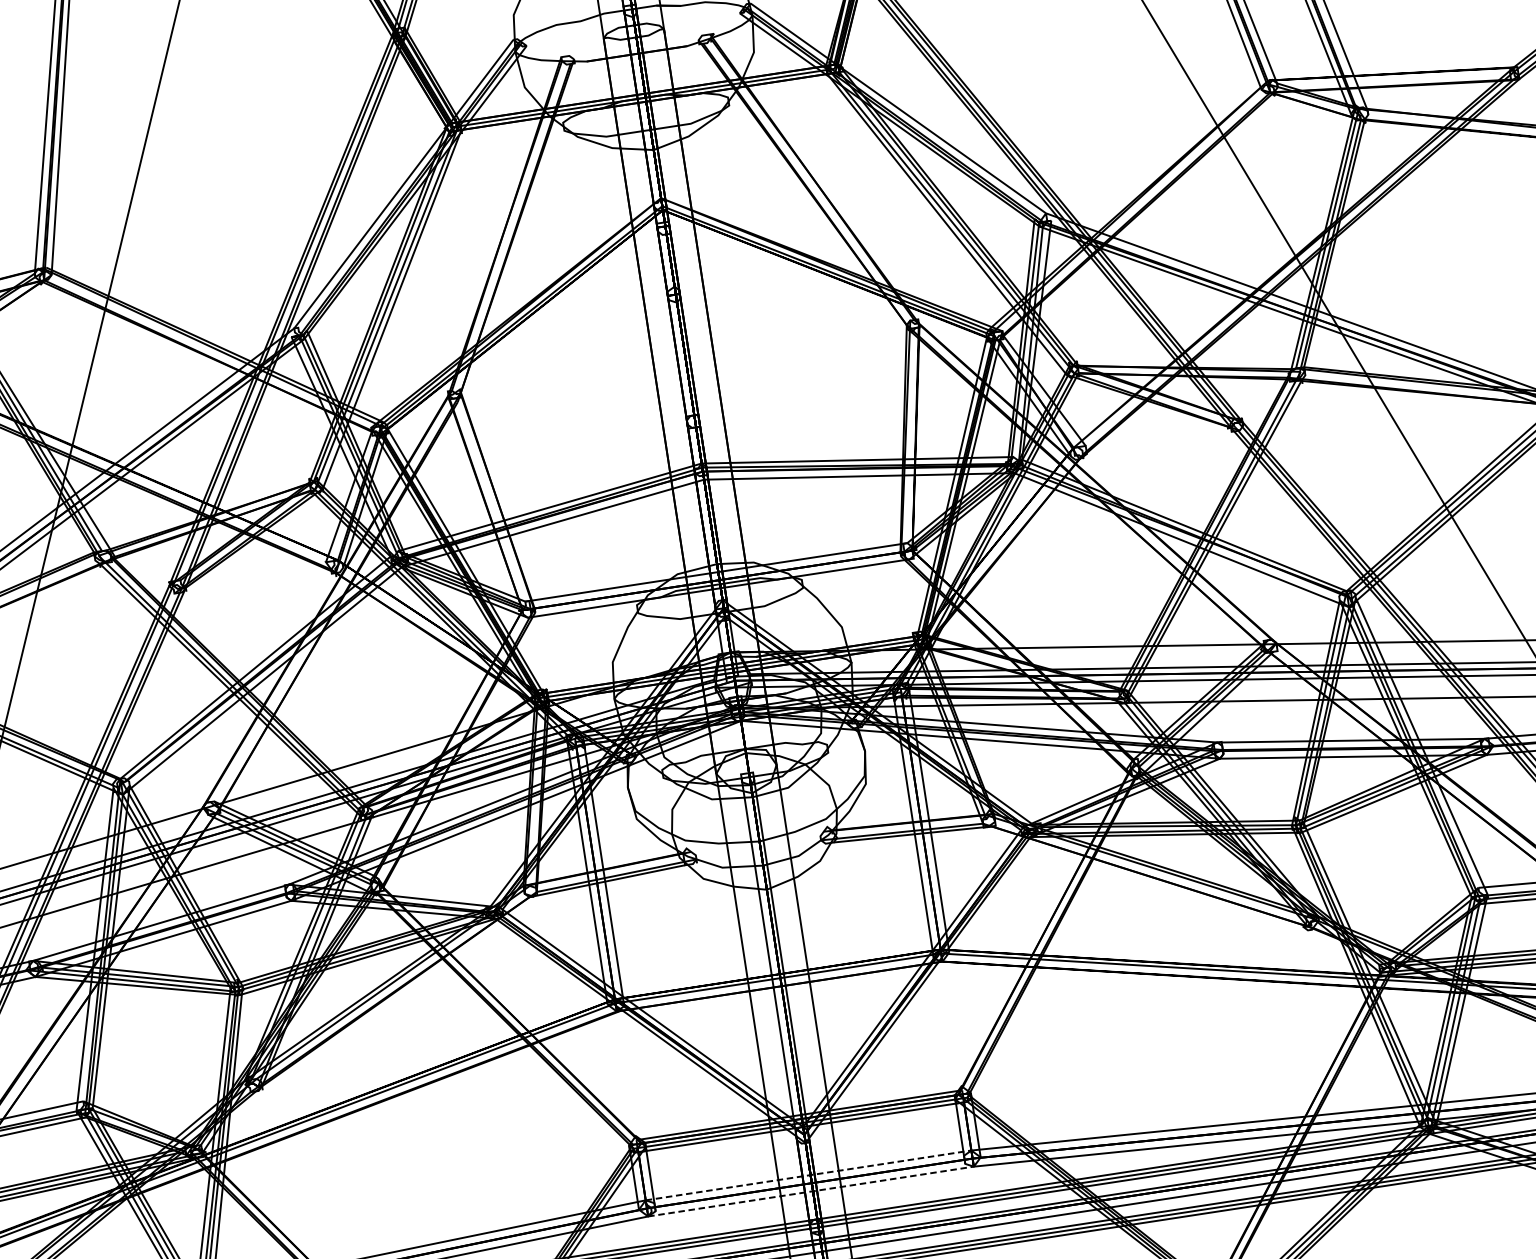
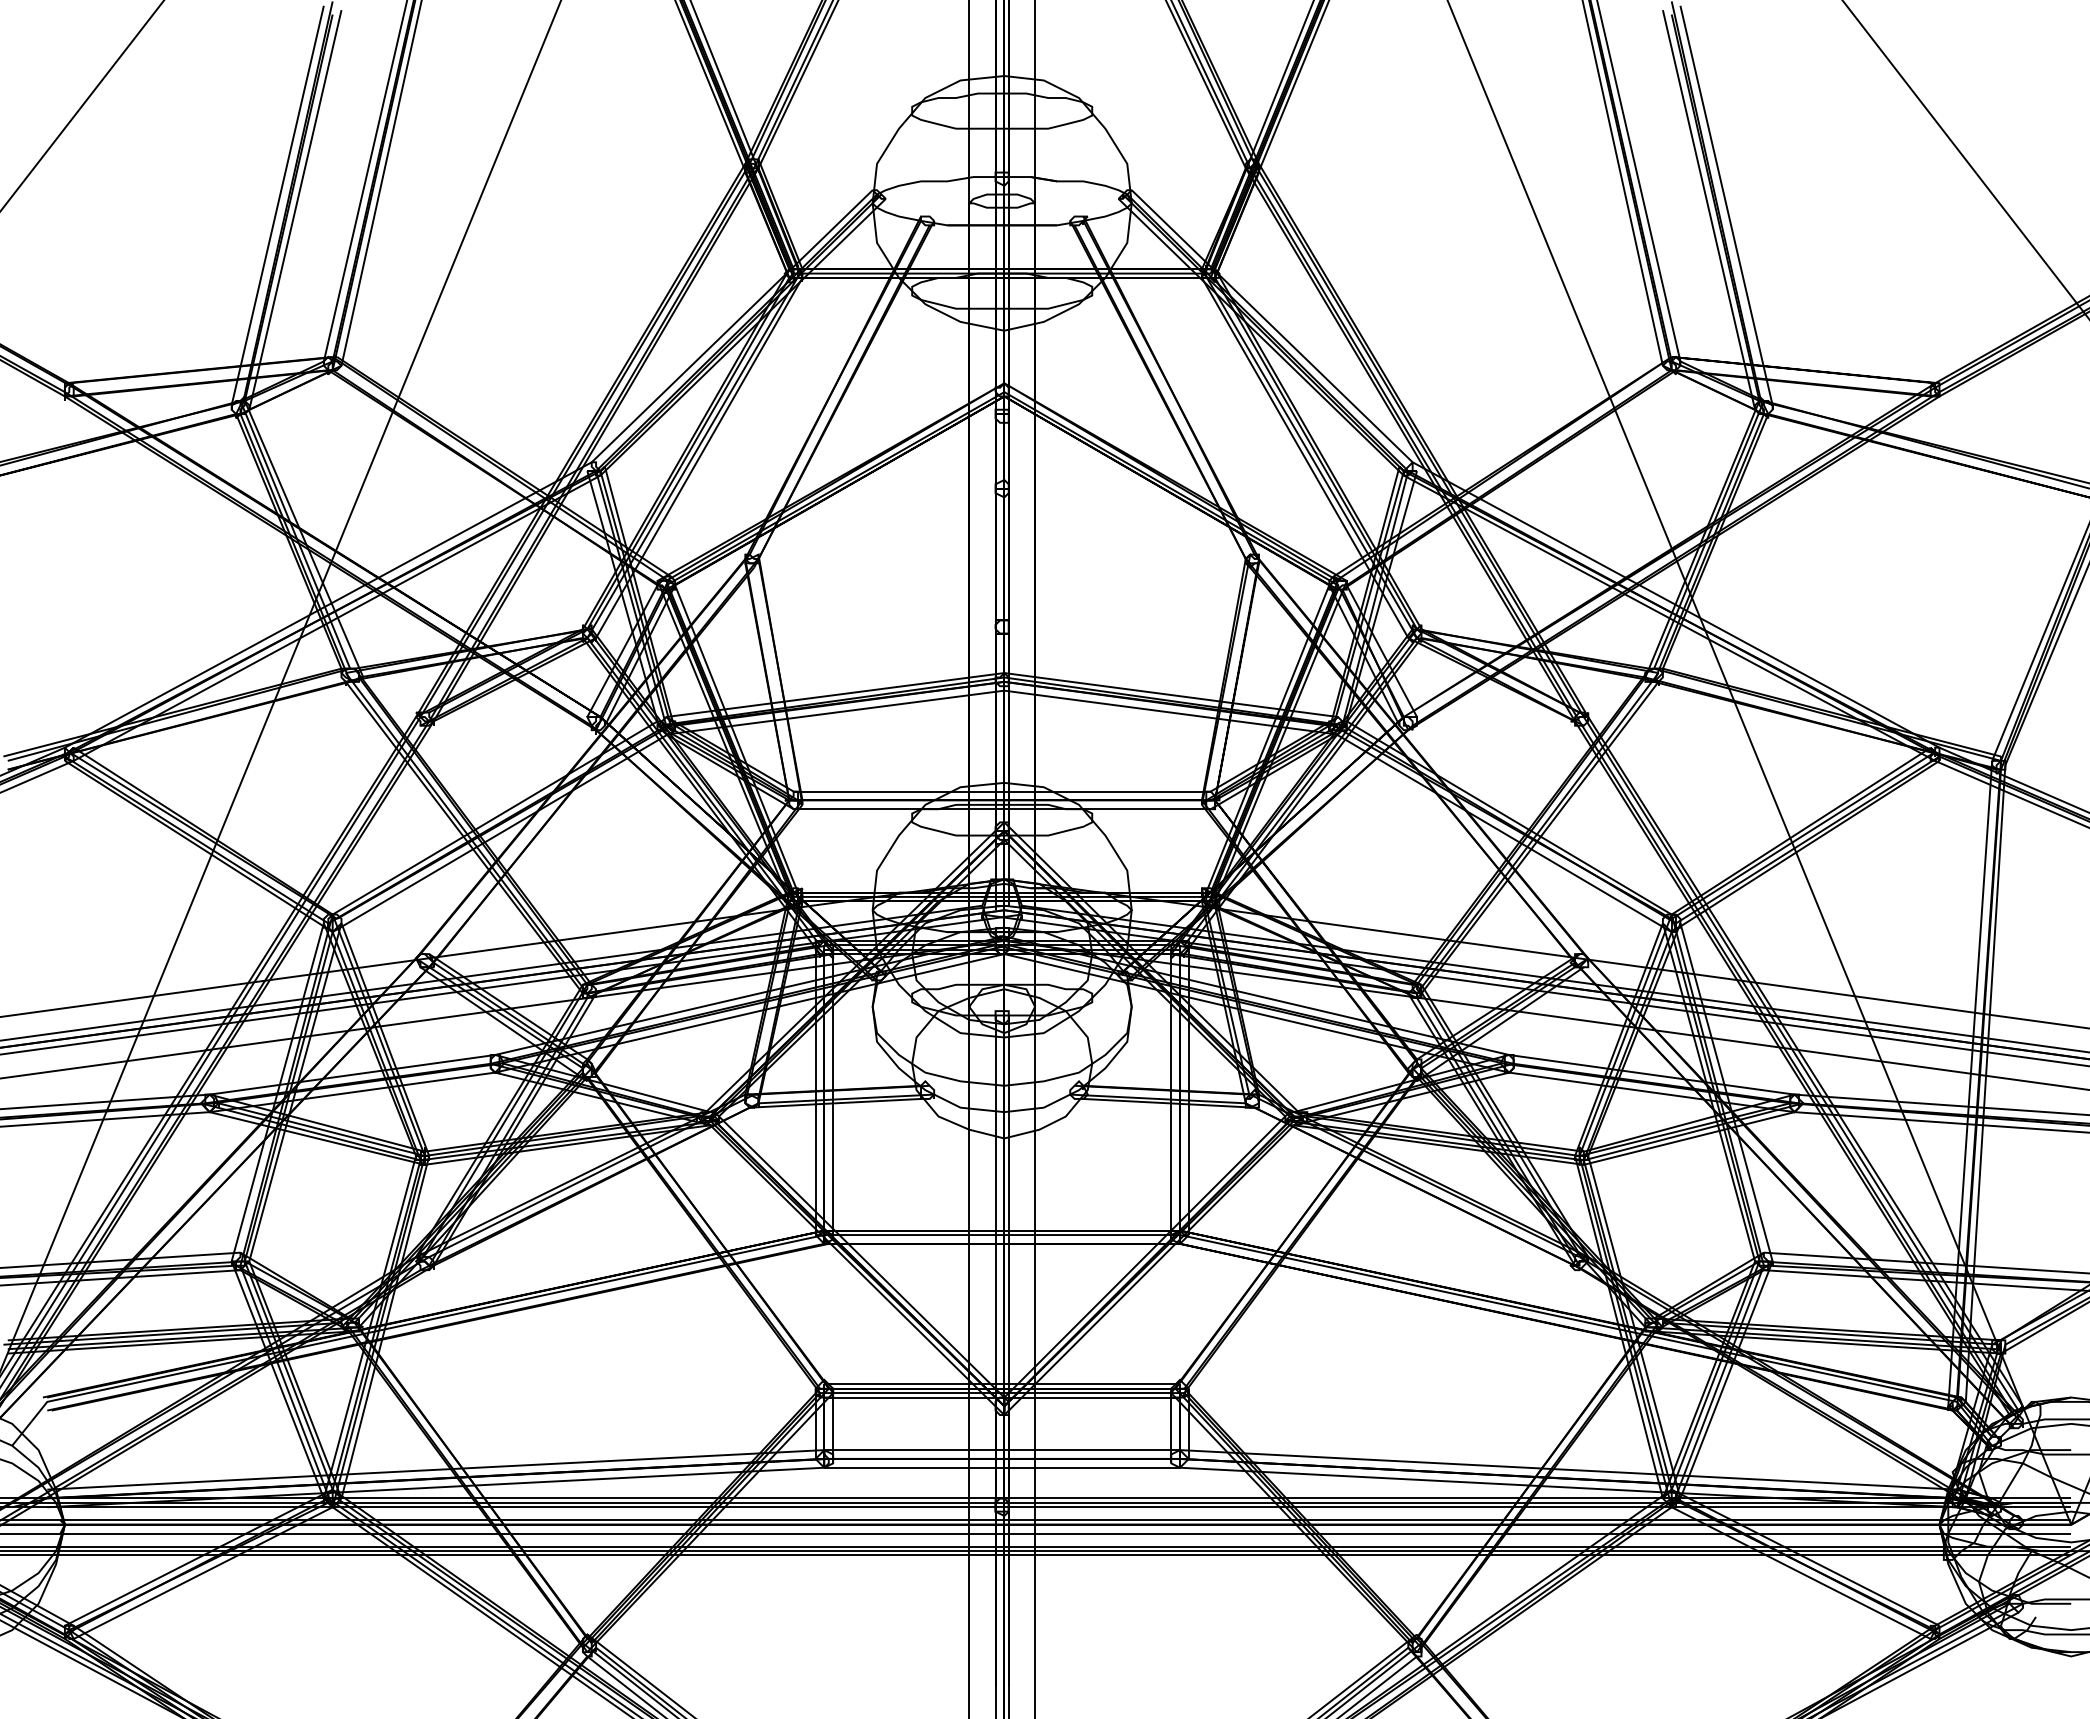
line: (808, 1175) -> (1002, 1450), dashed -> solid
line: (811, 1191) -> (1002, 1467), dashed -> solid

